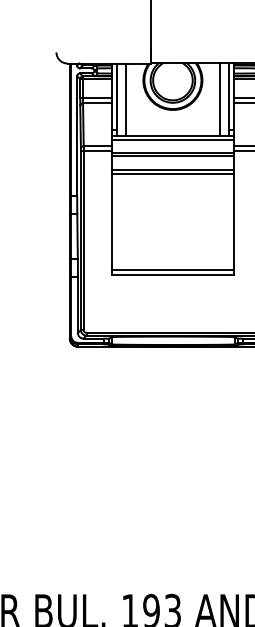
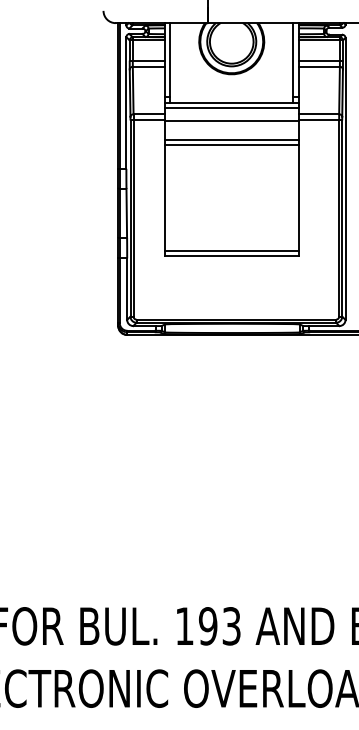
line: (125, 100) -> (179, 63), removed
line: (219, 100) -> (283, 63), removed
line: (172, 155) -> (231, 124), removed

